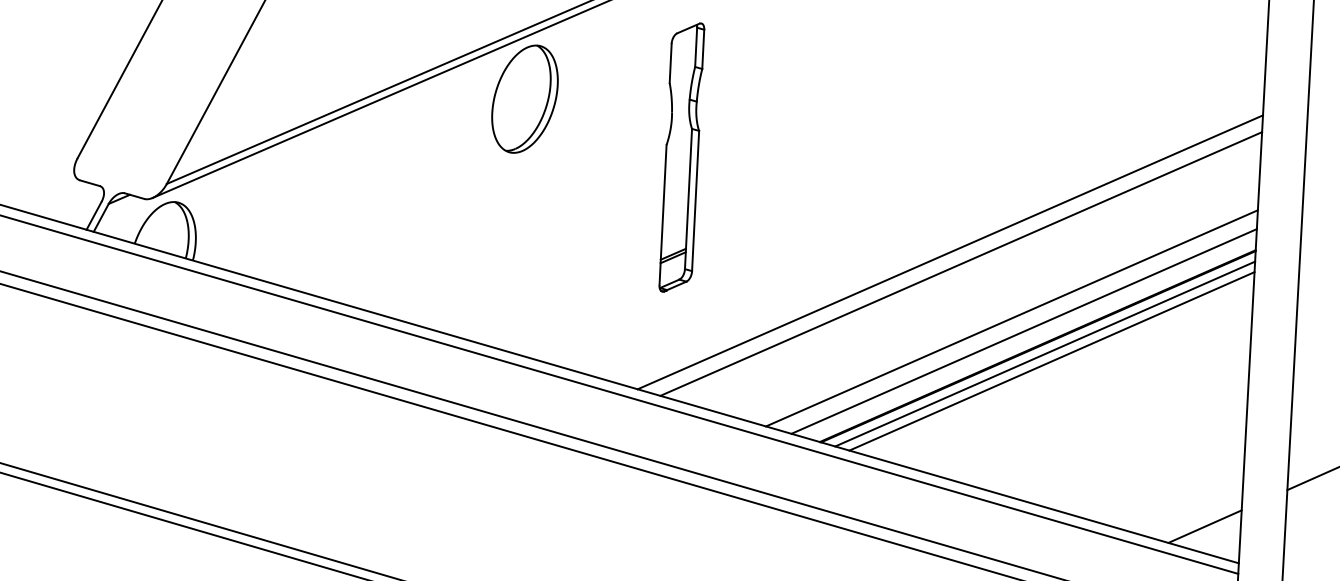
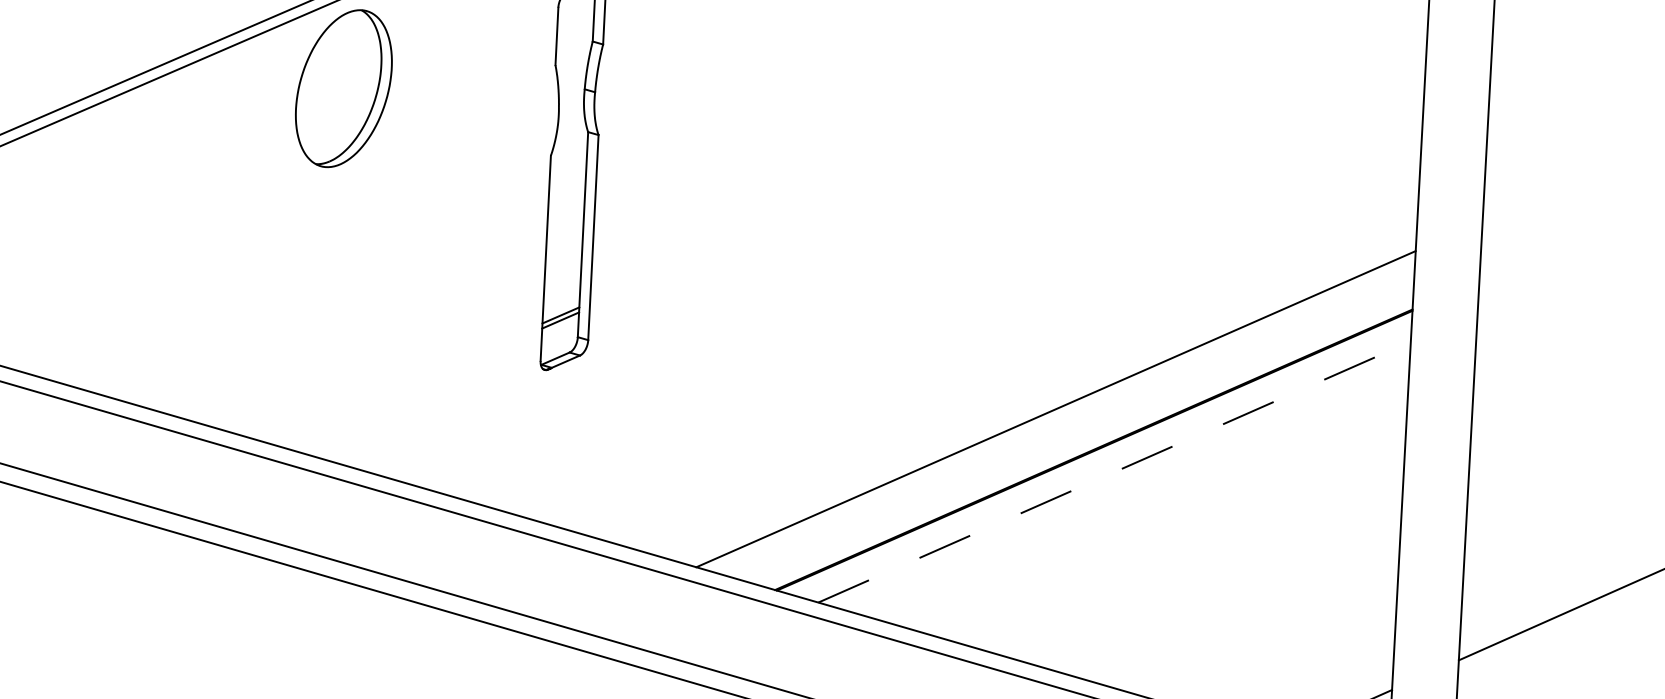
line: (949, 252) -> (964, 312), removed
line: (961, 263) -> (982, 328), removed
line: (1023, 331) -> (1072, 428), removed
line: (1045, 353) -> (1105, 460), removed
line: (1052, 361) -> (1115, 472), solid -> dashed

